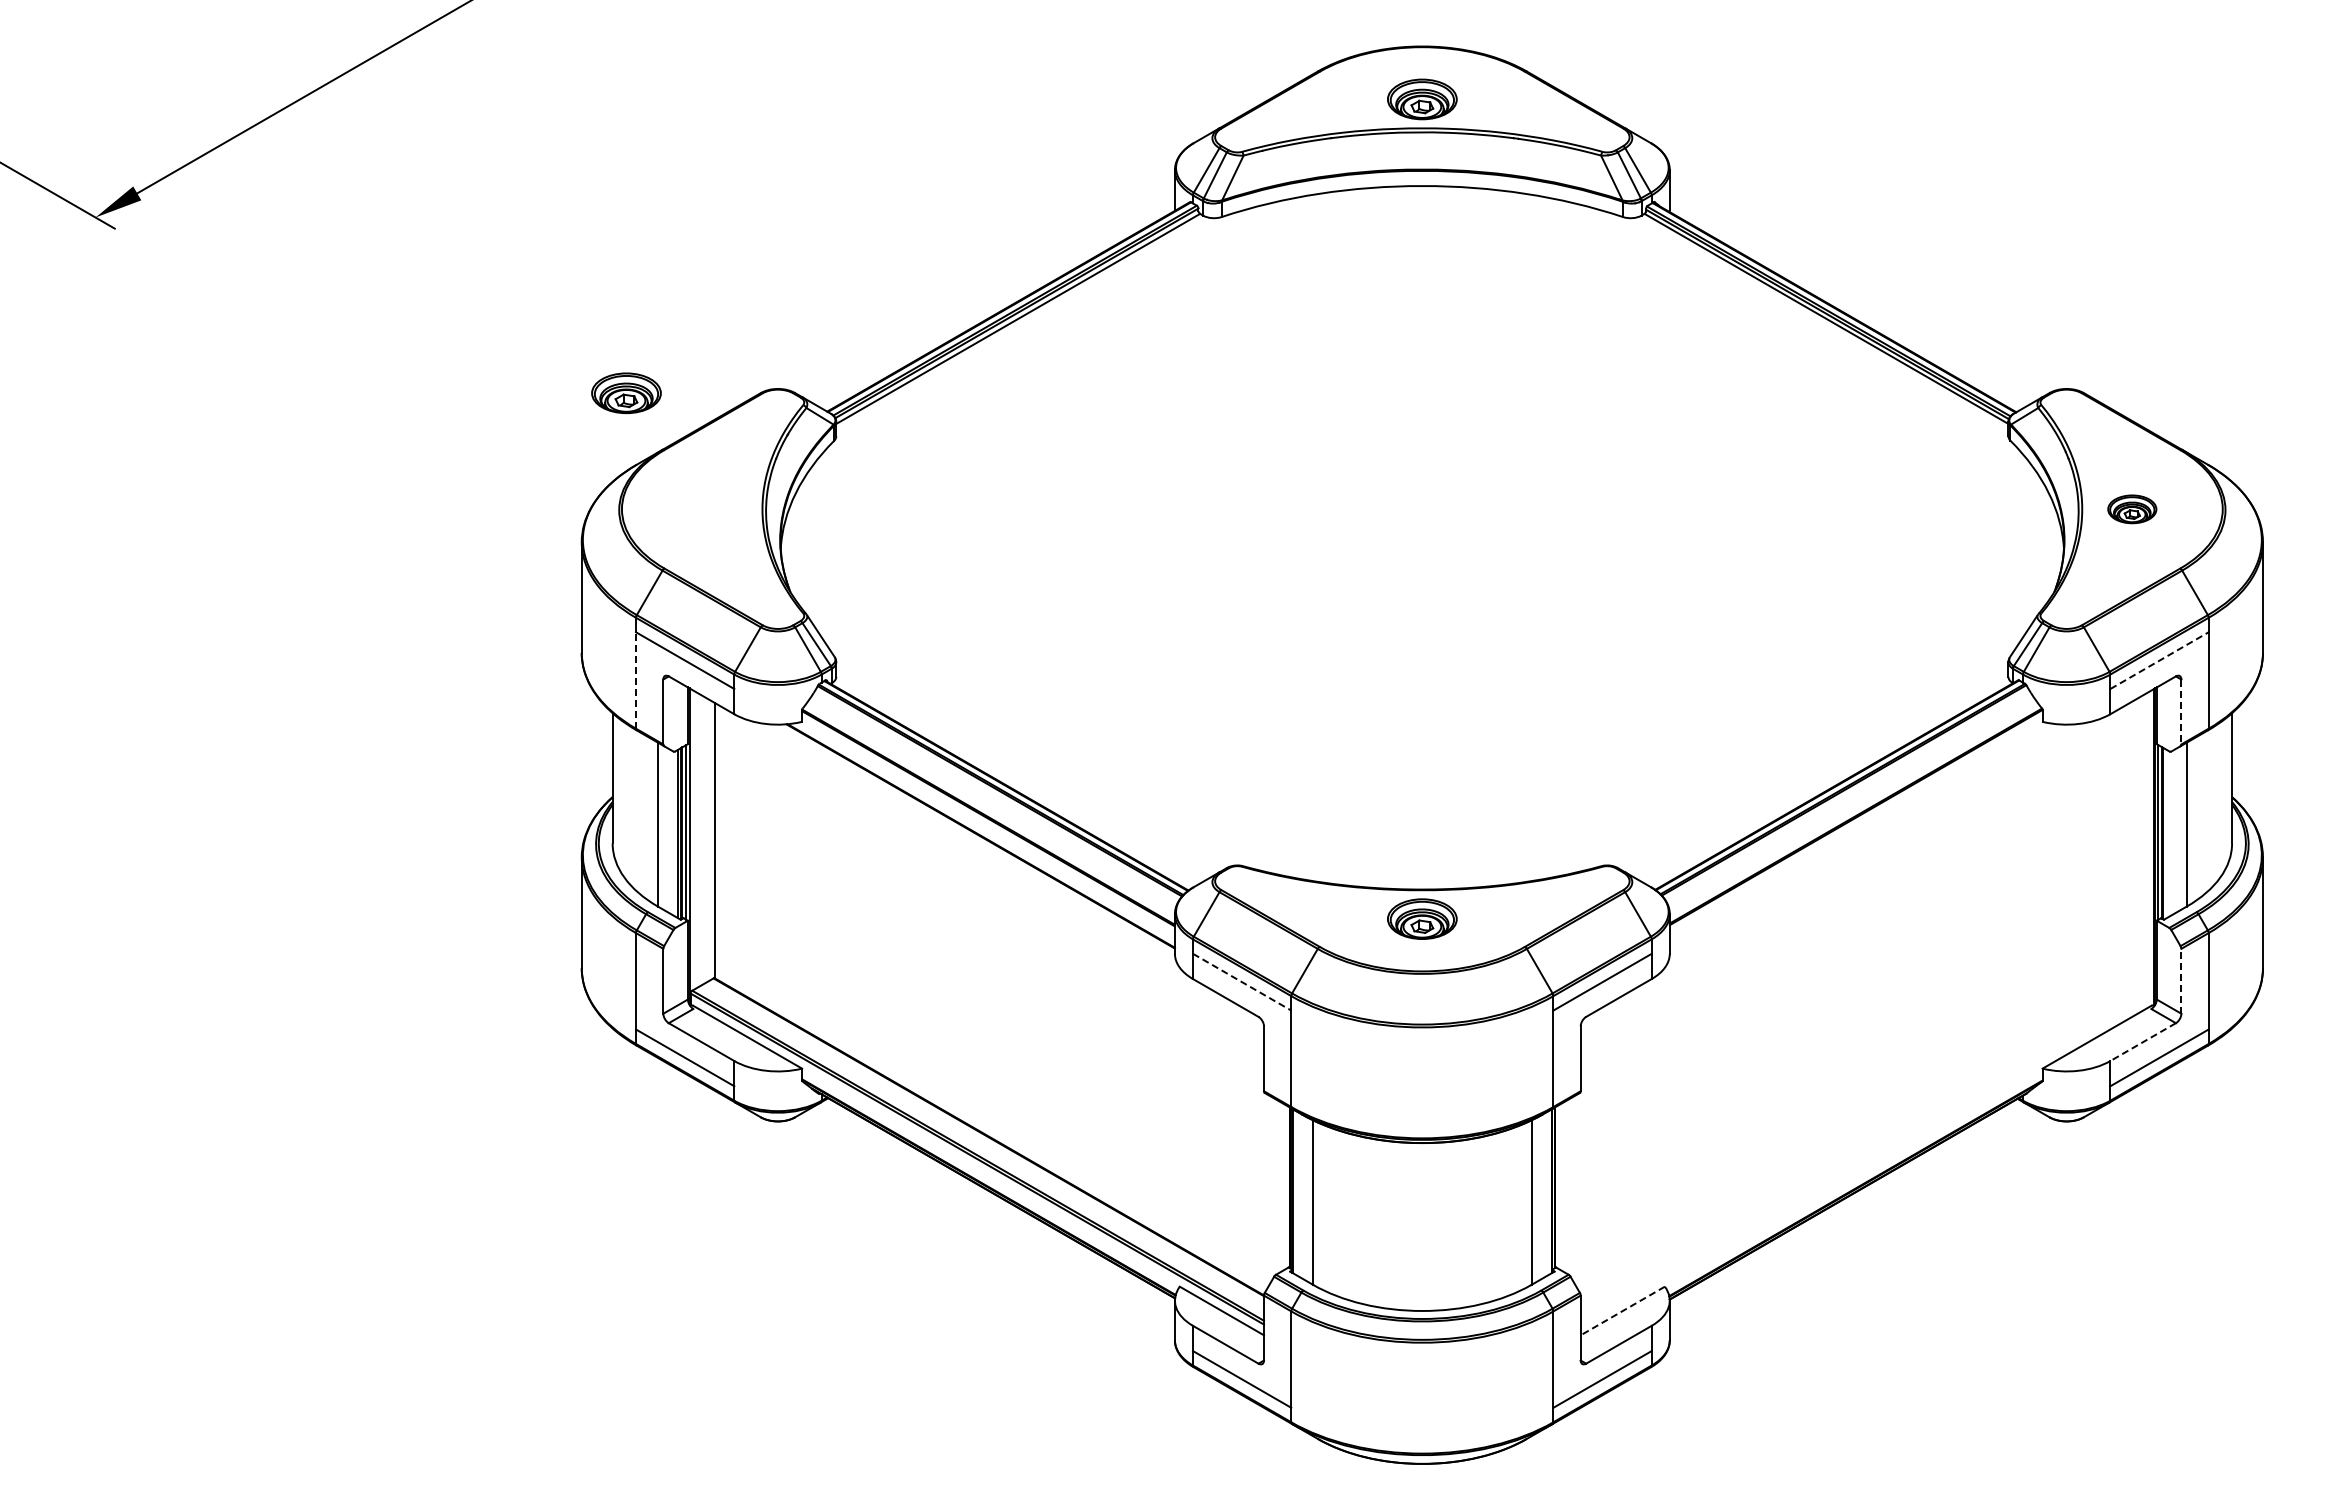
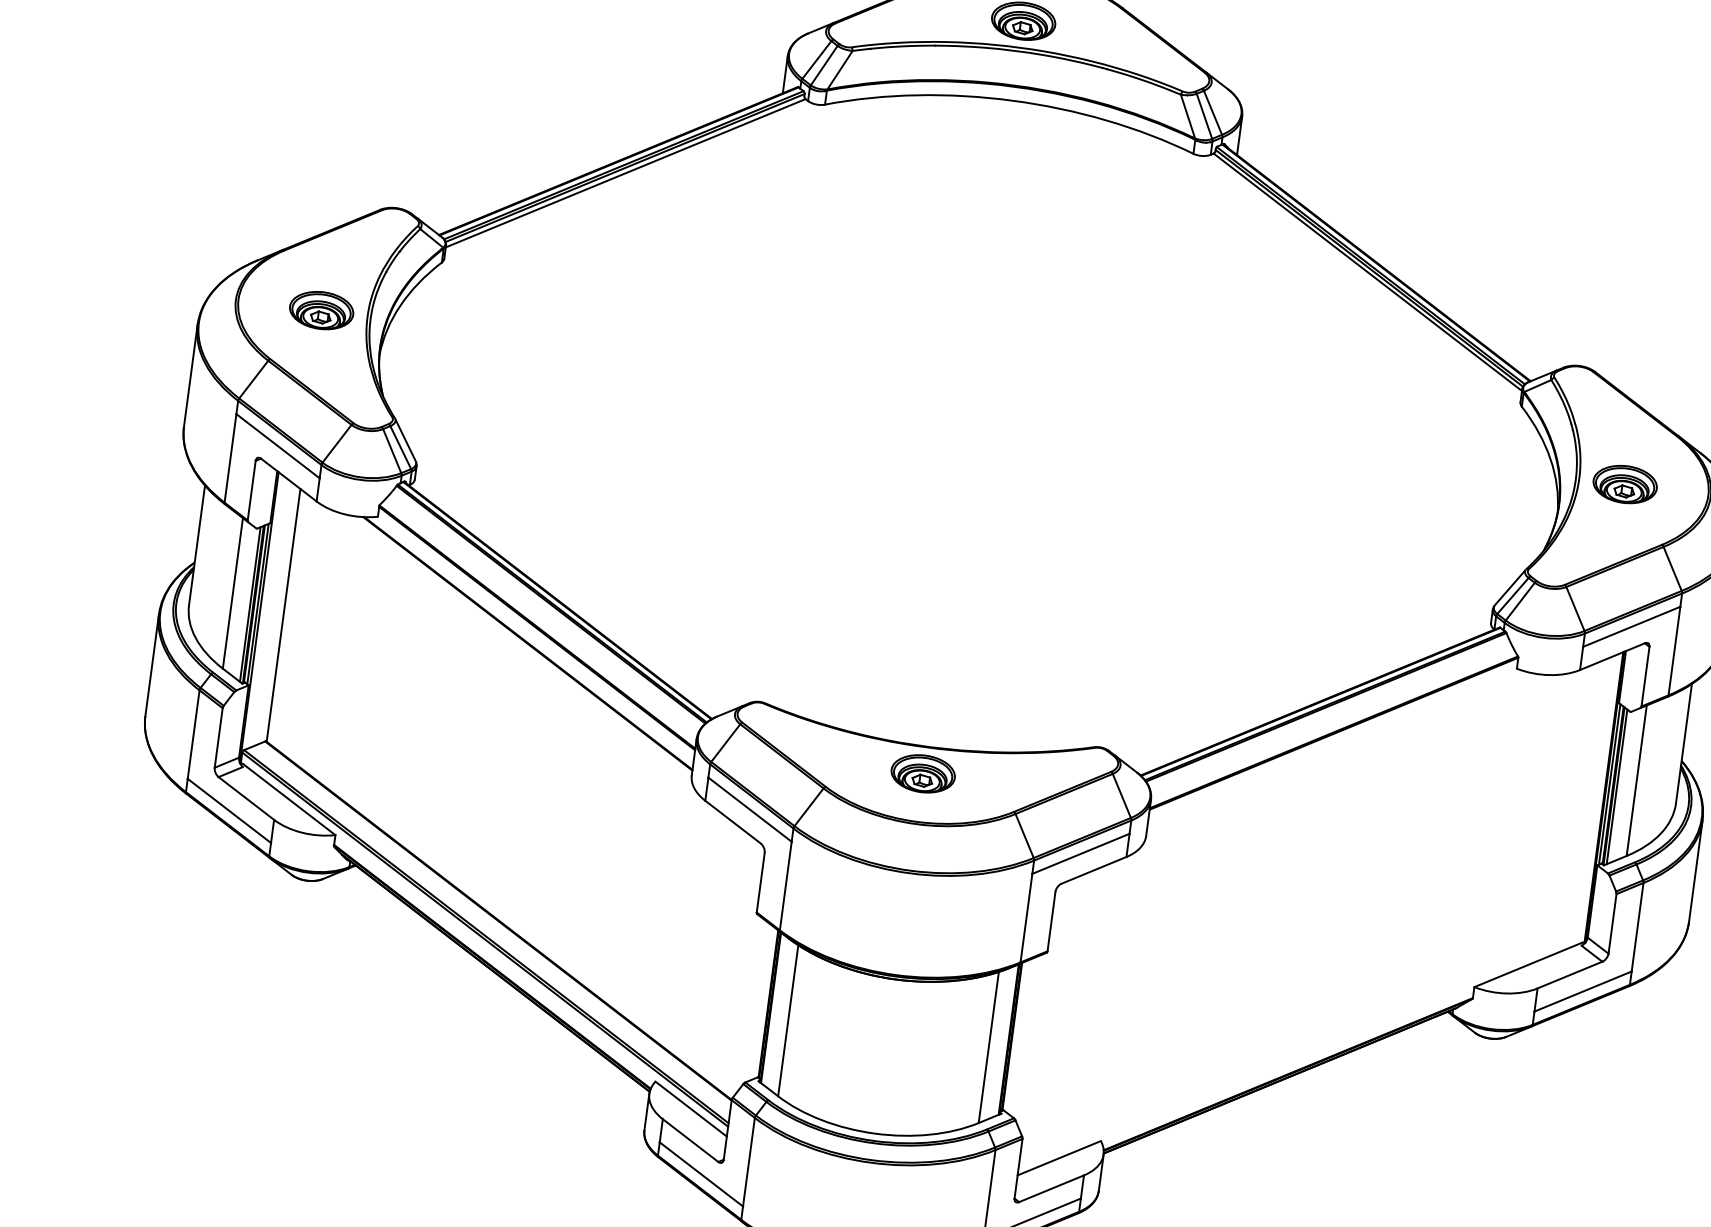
part: (626, 393) -> (321, 310), moved
part: (2132, 509) -> (1625, 484), size x1.43
line: (2159, 660) -> (1631, 626), dashed -> solid
line: (636, 679) -> (231, 457), dashed -> solid
line: (2181, 712) -> (1645, 677), dashed -> solid
line: (2166, 833) -> (1616, 786), added
line: (2181, 980) -> (1612, 923), dashed -> solid
line: (1242, 982) -> (750, 810), dashed -> solid
line: (2143, 1042) -> (1570, 975), dashed -> solid
line: (1622, 1311) -> (1058, 1158), dashed -> solid

